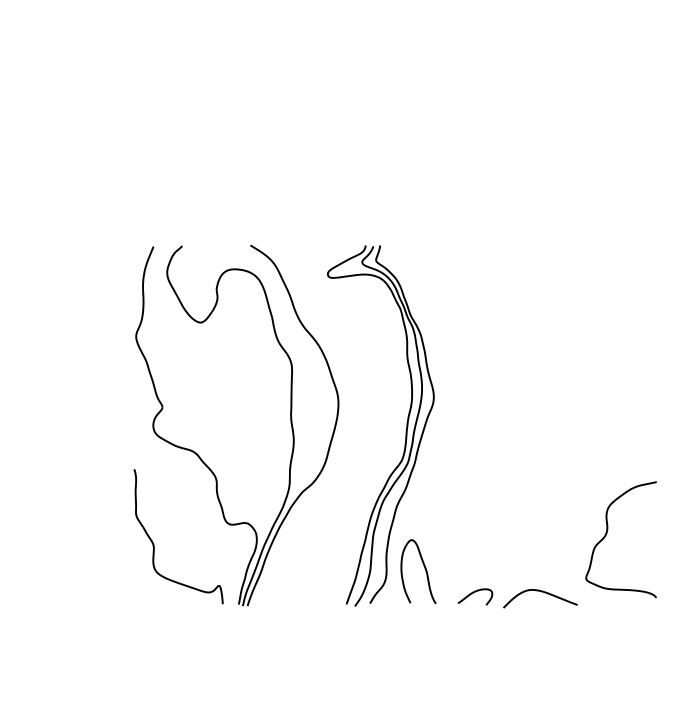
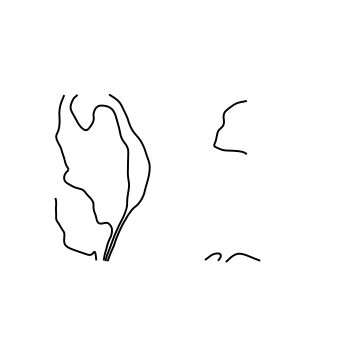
part: (405, 424) -> (180, 177), removed
curve: (608, 535) -> (224, 125), moved

